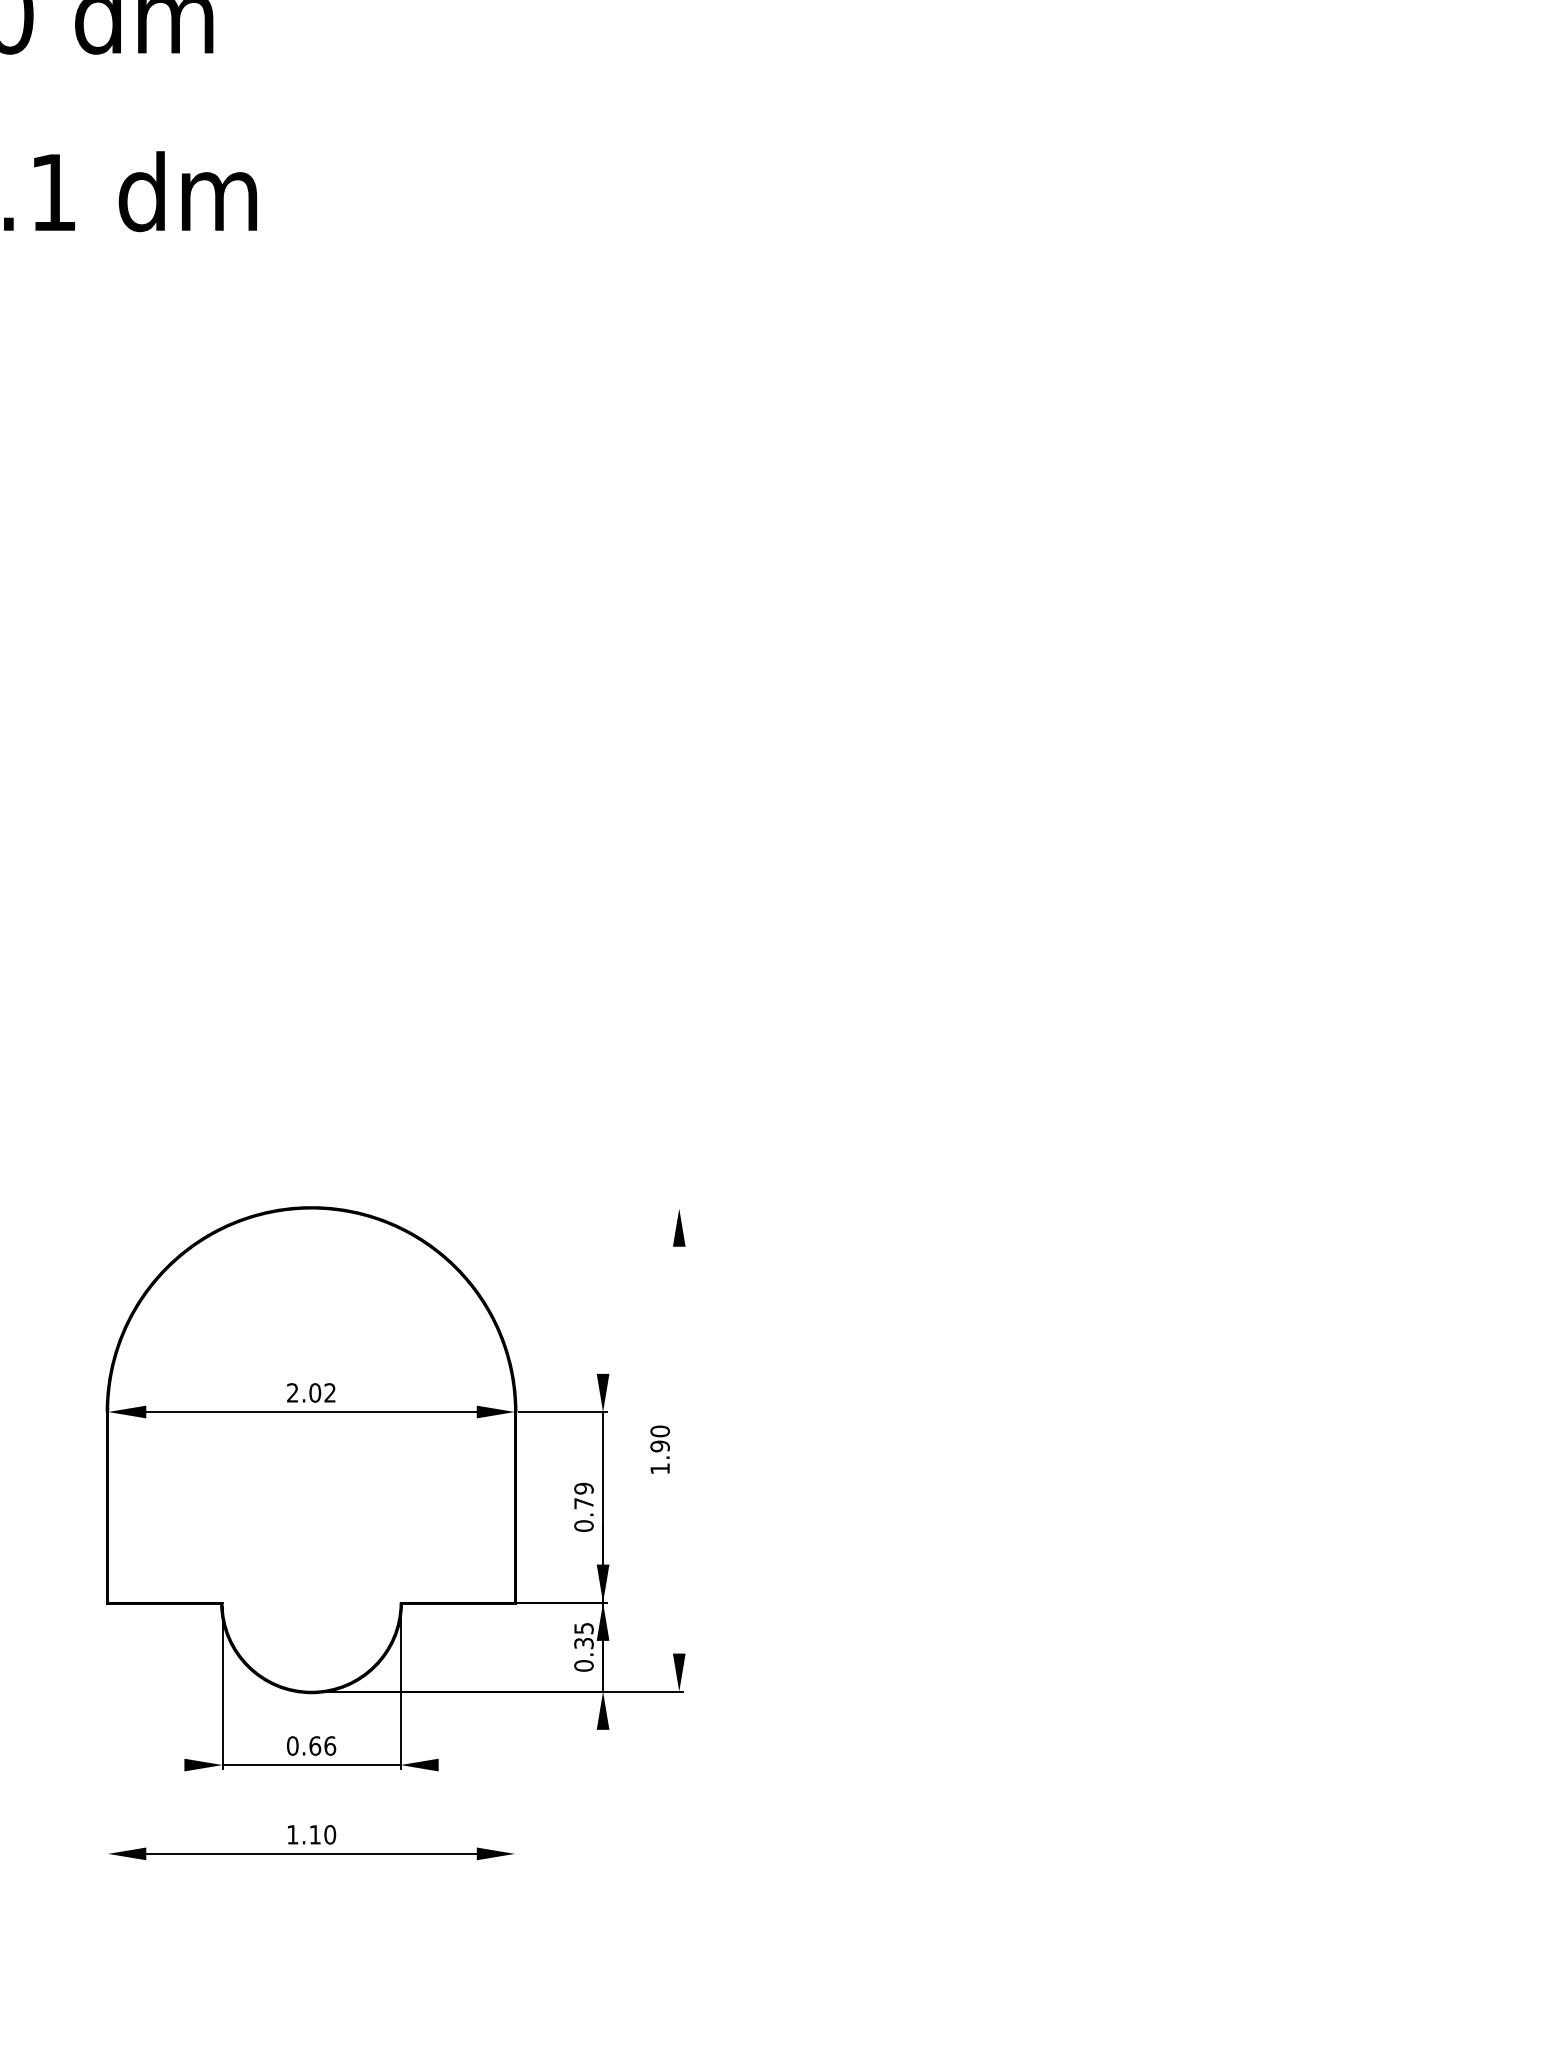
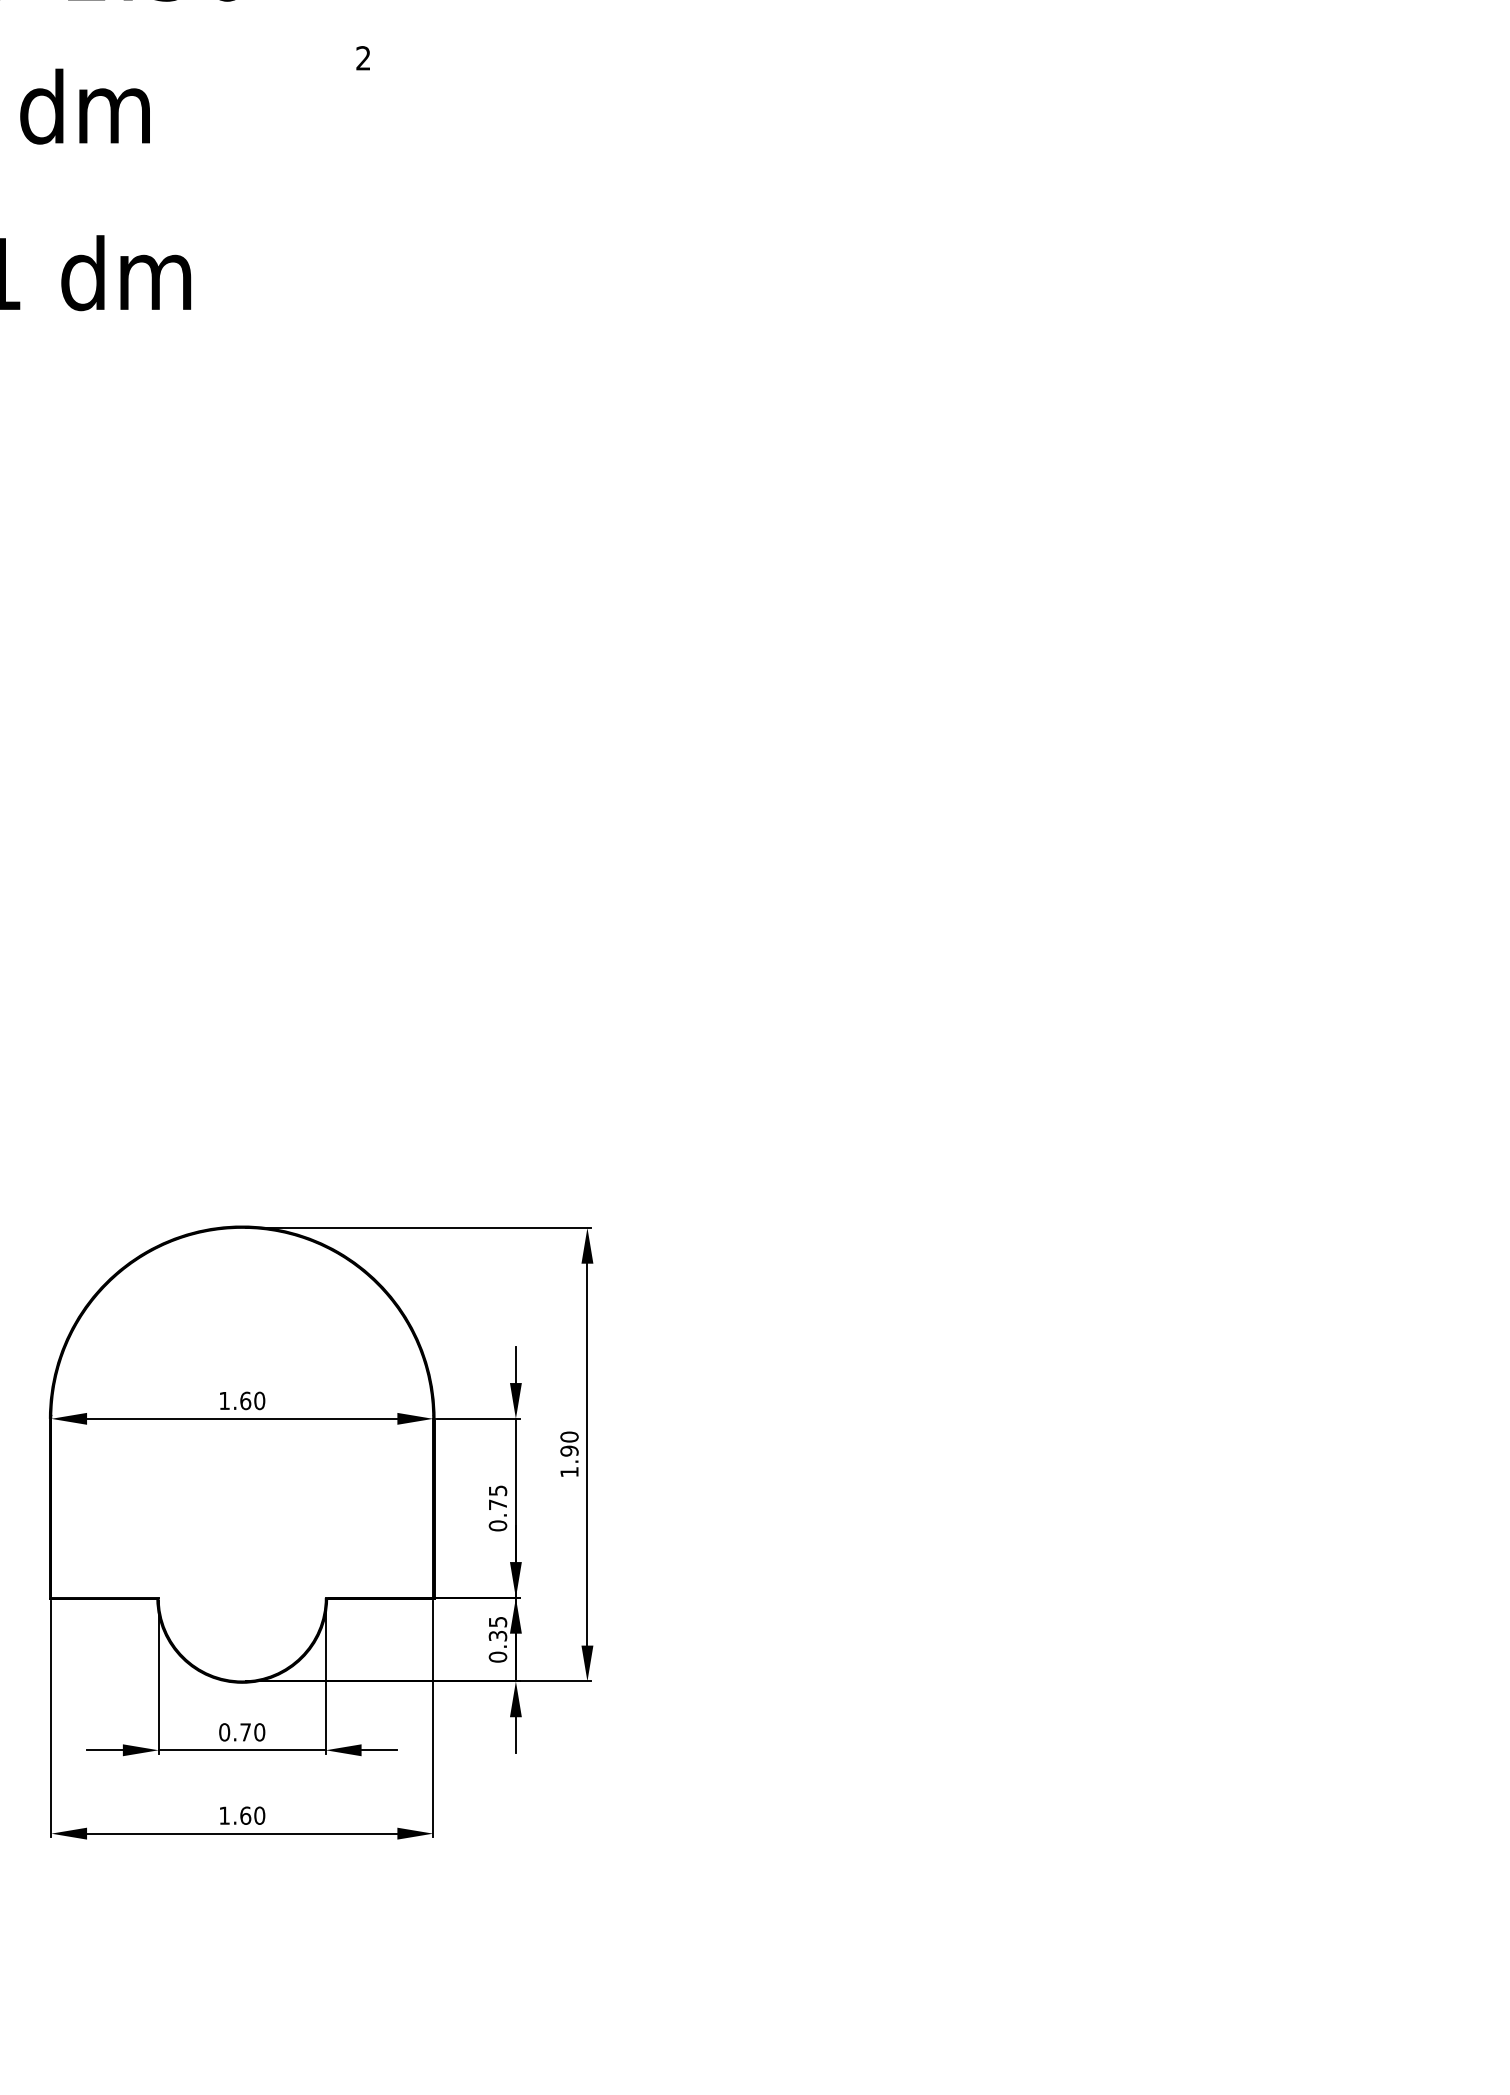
line: (499, 1208) -> (418, 1227), added
line: (602, 1355) -> (515, 1365), added
text: (311, 1392) -> (242, 1400), 2.02 -> 1.60
line: (679, 1450) -> (587, 1454), added
text: (583, 1488) -> (497, 1490), 0.79 -> 0.75
line: (108, 1732) -> (51, 1719), added
line: (515, 1732) -> (433, 1719), added
text: (322, 1746) -> (252, 1732), 0.66 -> 0.70
line: (602, 1749) -> (515, 1735), added
line: (164, 1765) -> (104, 1750), added
line: (457, 1765) -> (379, 1750), added
text: (315, 1834) -> (245, 1815), 1.10 -> 1.60

